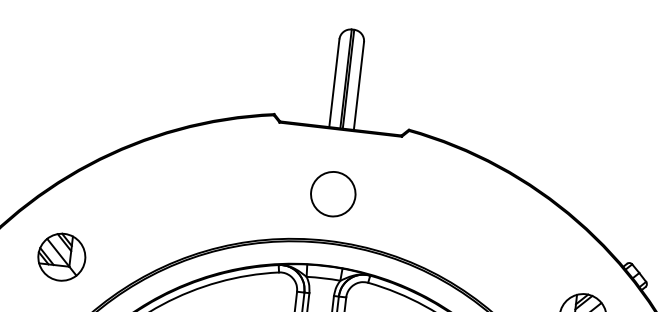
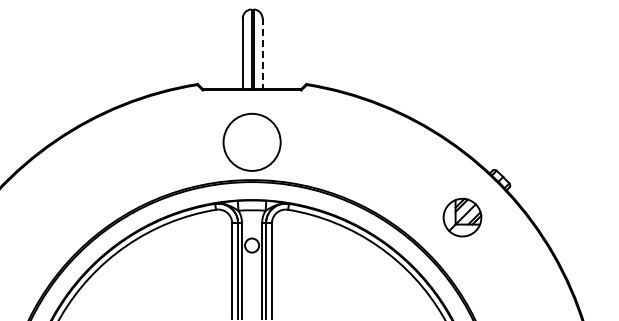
line: (358, 86) -> (262, 54), solid -> dashed
circle: (332, 194) -> (251, 142), size x1.6
part: (61, 257) -> (41, 217), removed

